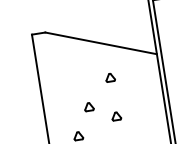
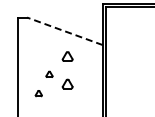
line: (100, 43) -> (64, 31), solid -> dashed
part: (110, 76) -> (67, 55), size x1.6
part: (116, 115) -> (67, 83), size x1.6

